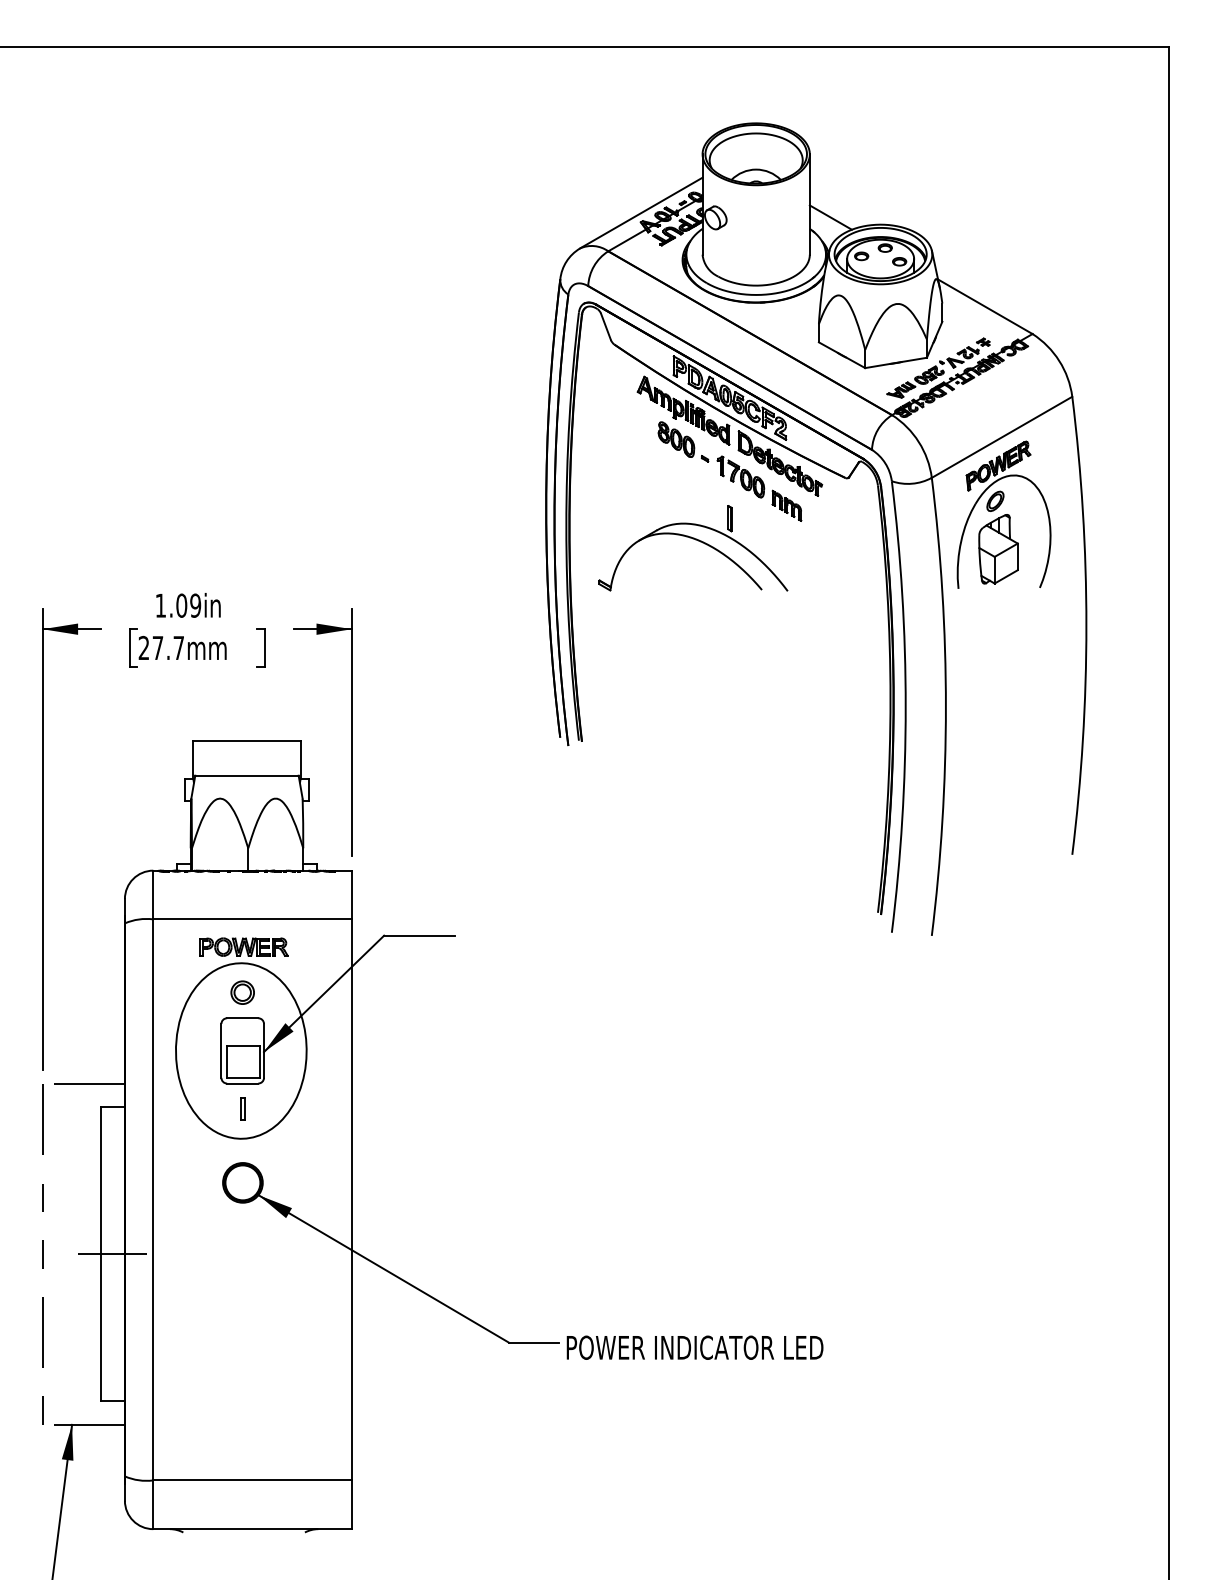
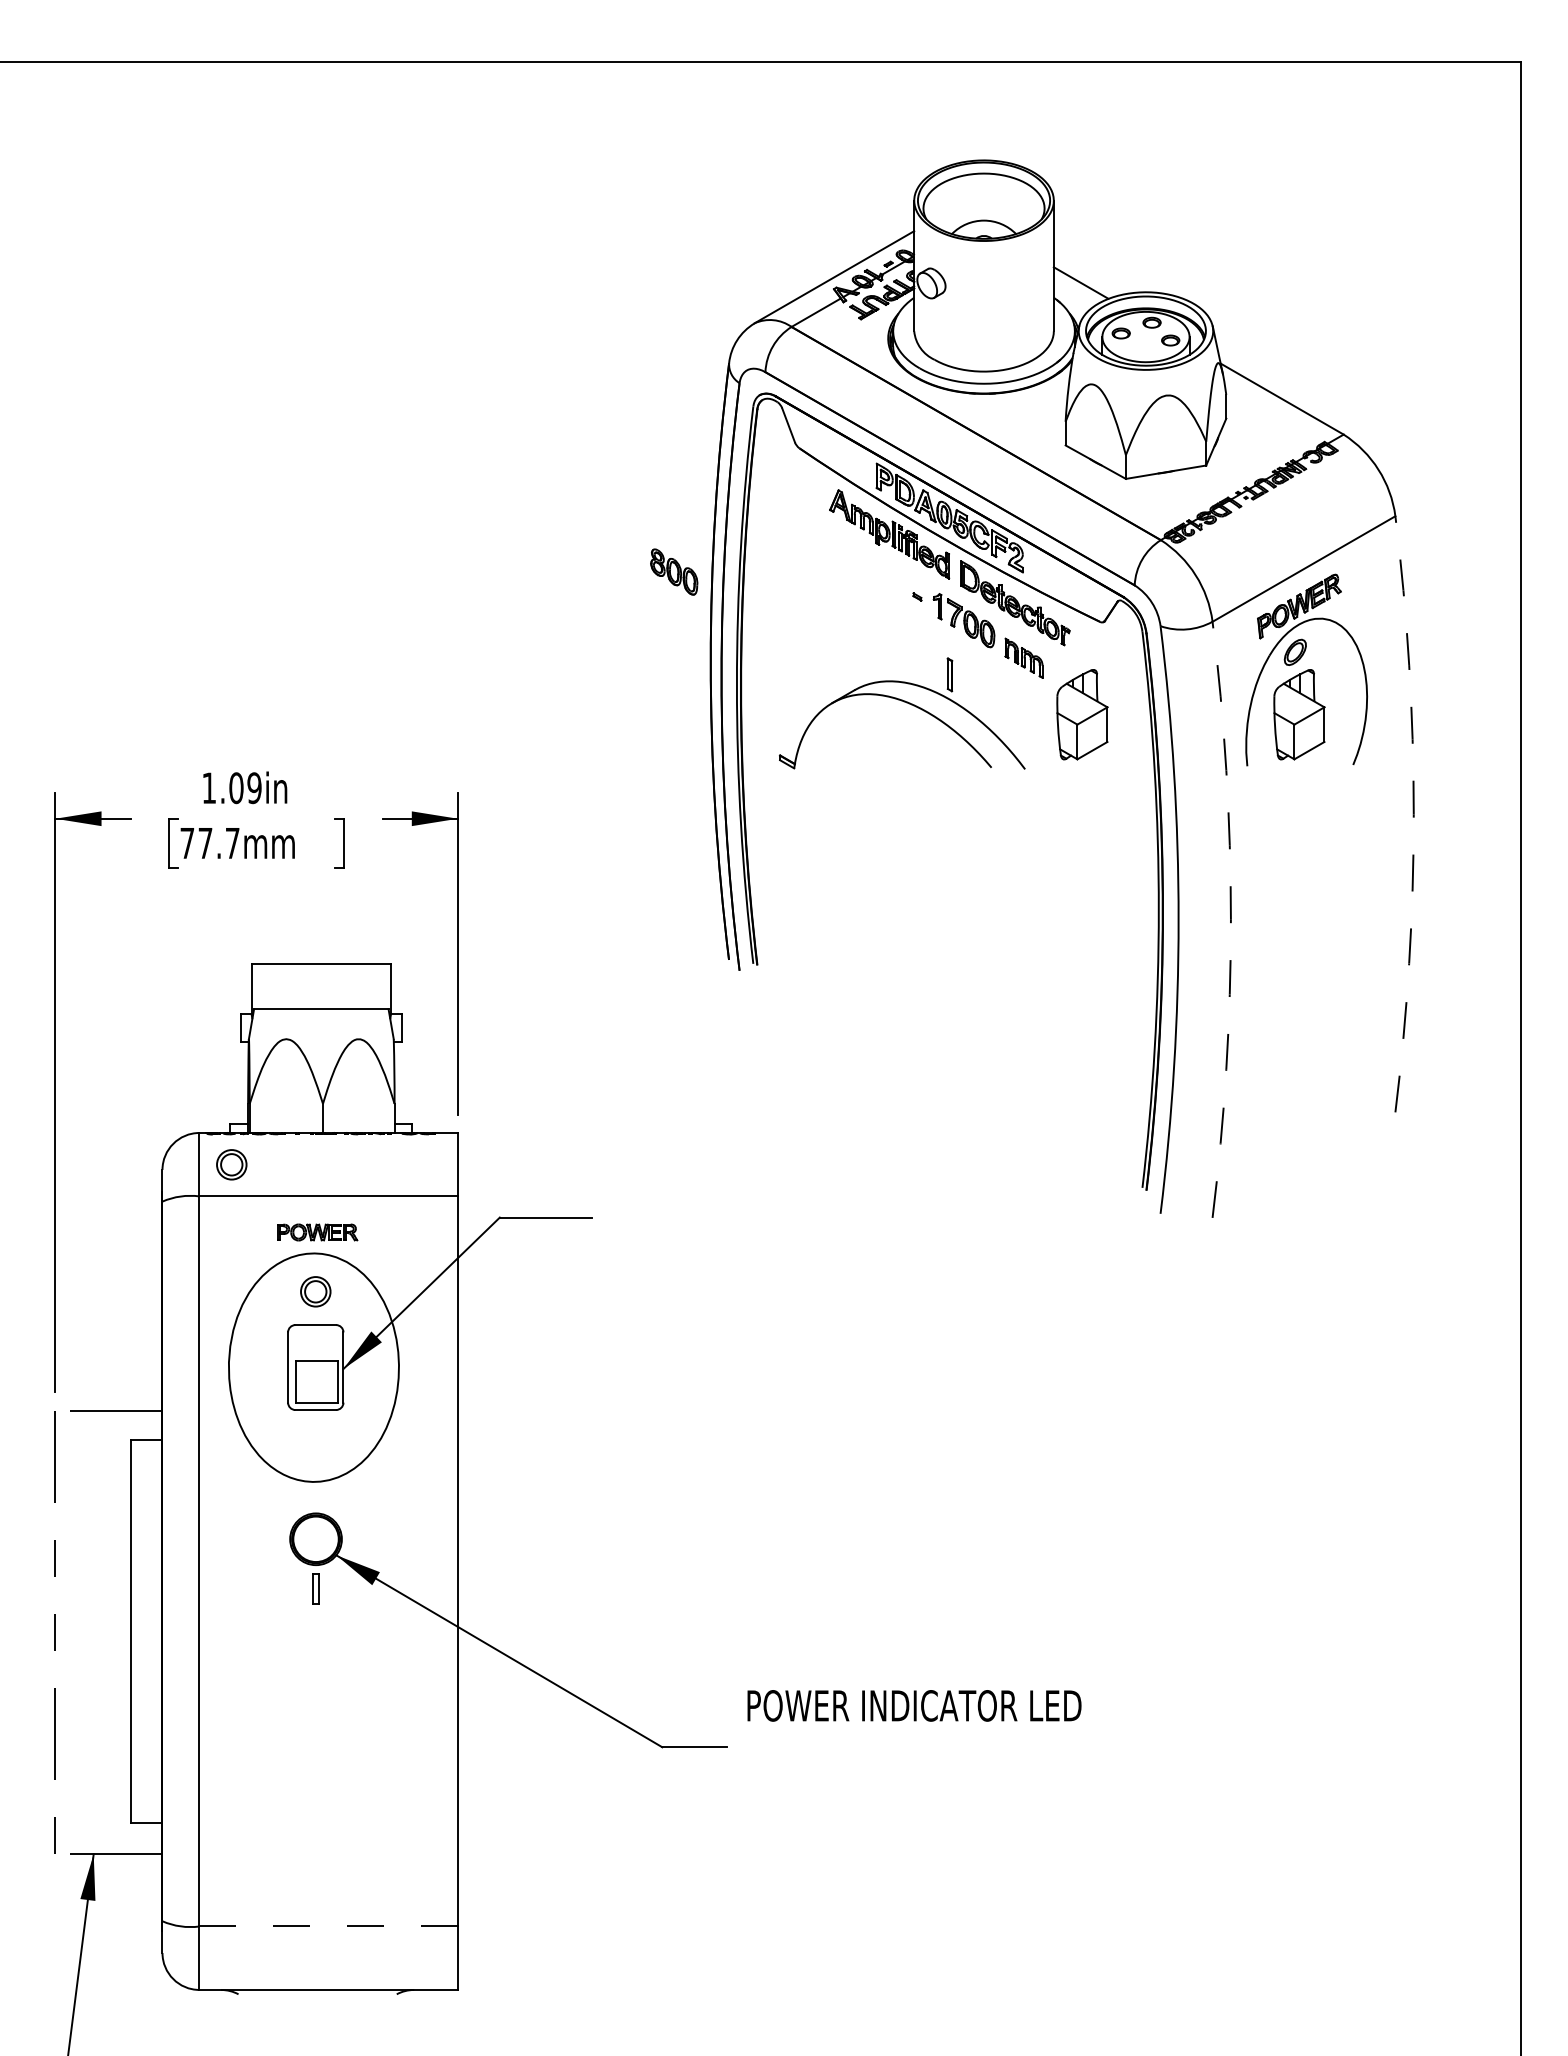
part: (937, 367) -> (1220, 478), removed
part: (676, 439) -> (674, 571), moved
part: (831, 549) -> (1082, 714), added
arc: (1086, 625) -> (1413, 814), solid -> dashed
text: (144, 647) -> (187, 842), 27.7mm -> 77.7mm
arc: (945, 706) -> (1230, 919), solid -> dashed
part: (177, 894) -> (231, 1164), added
part: (244, 947) -> (317, 1232), size x0.7
part: (242, 1108) -> (315, 1588), moved
line: (112, 1253) -> (146, 1631), removed
text: (695, 1347) -> (914, 1705), moved
line: (253, 1480) -> (329, 1926), solid -> dashed

